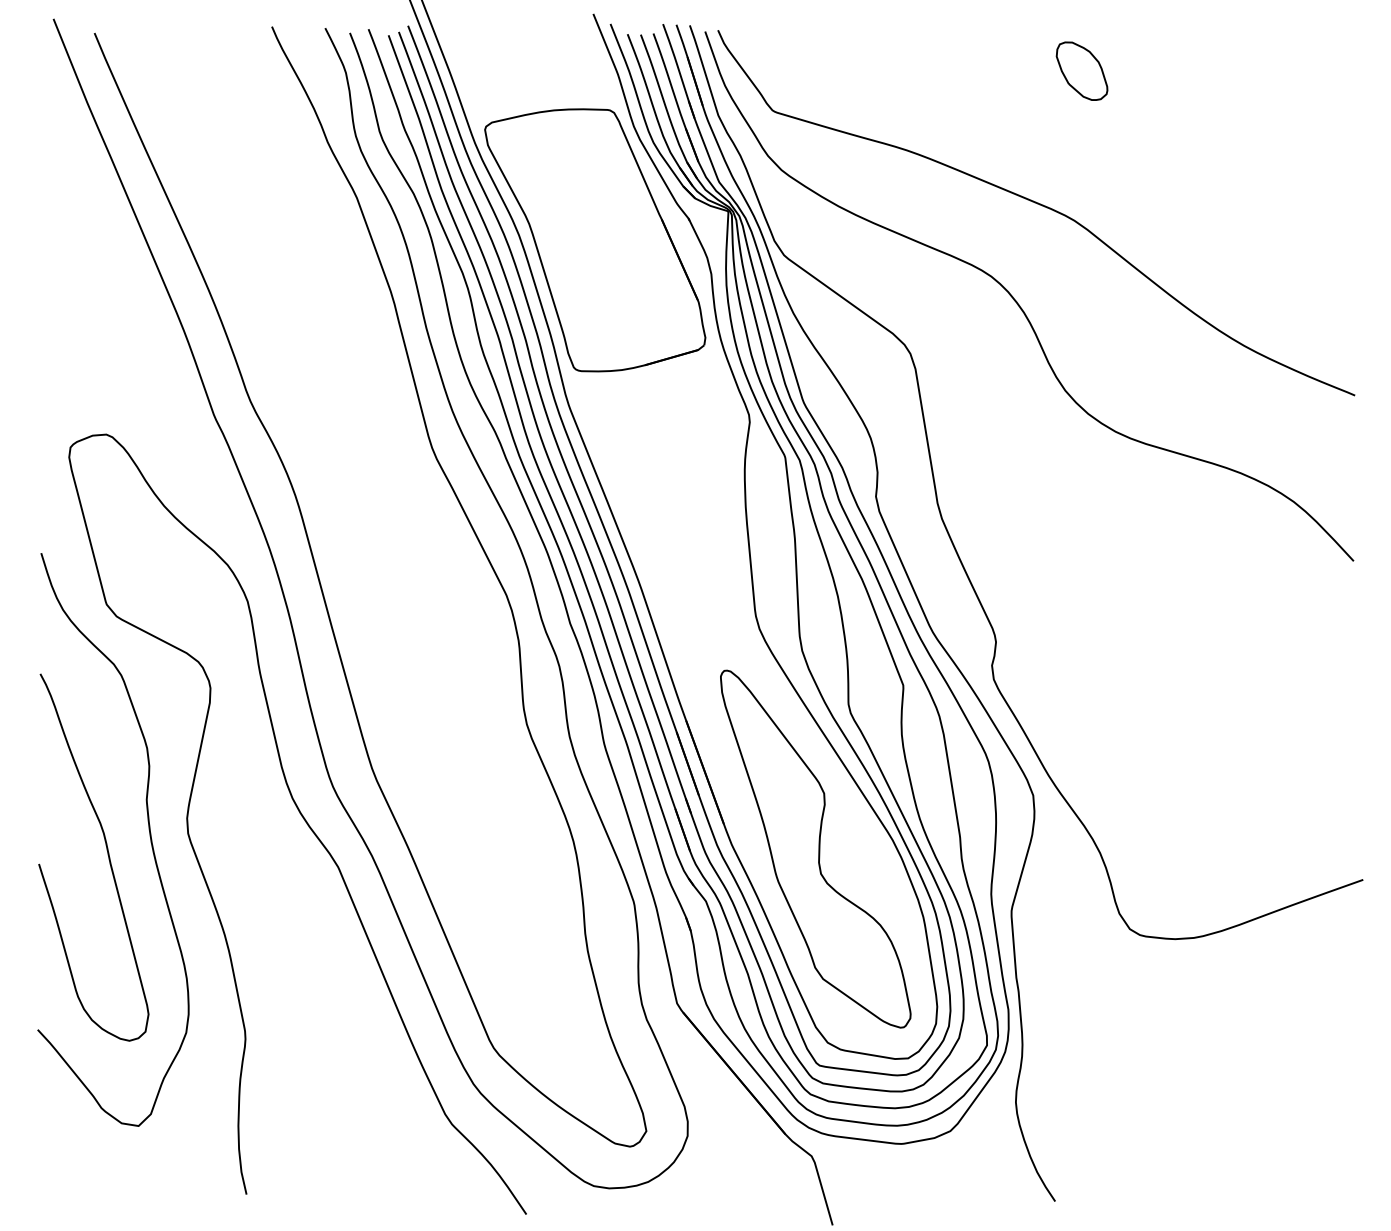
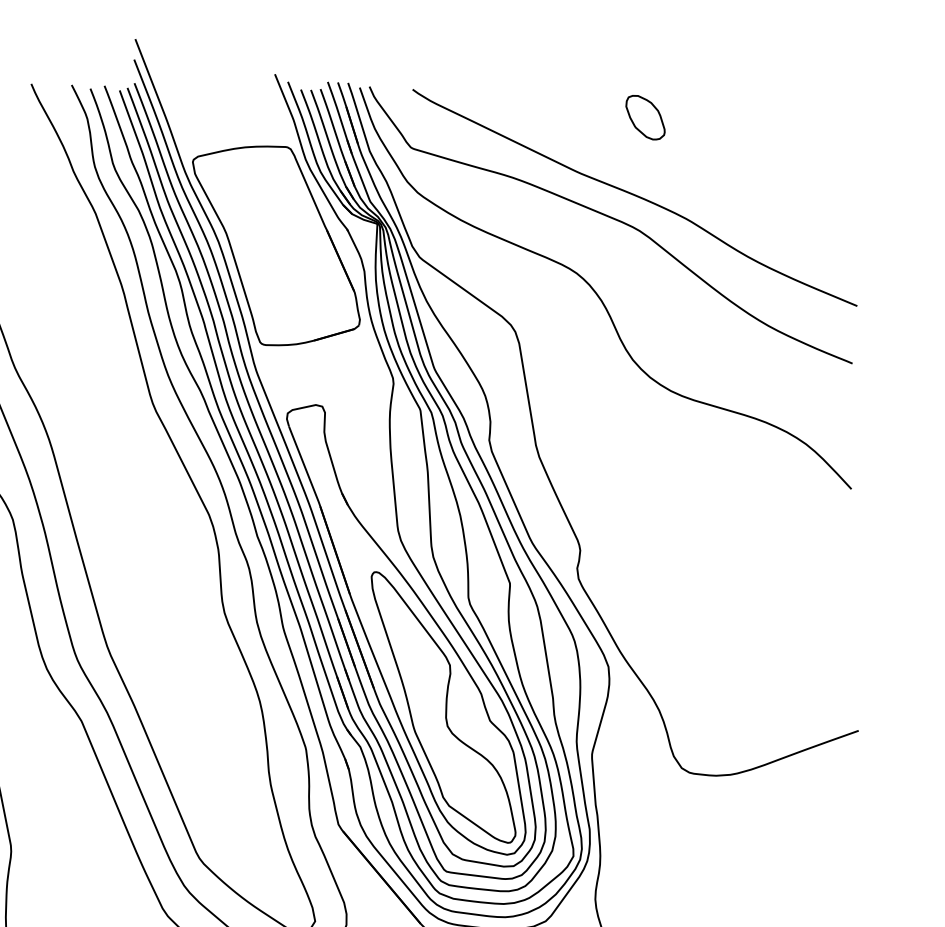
curve: (1067, 174) -> (634, 195), added
part: (766, 746) -> (406, 629), added

